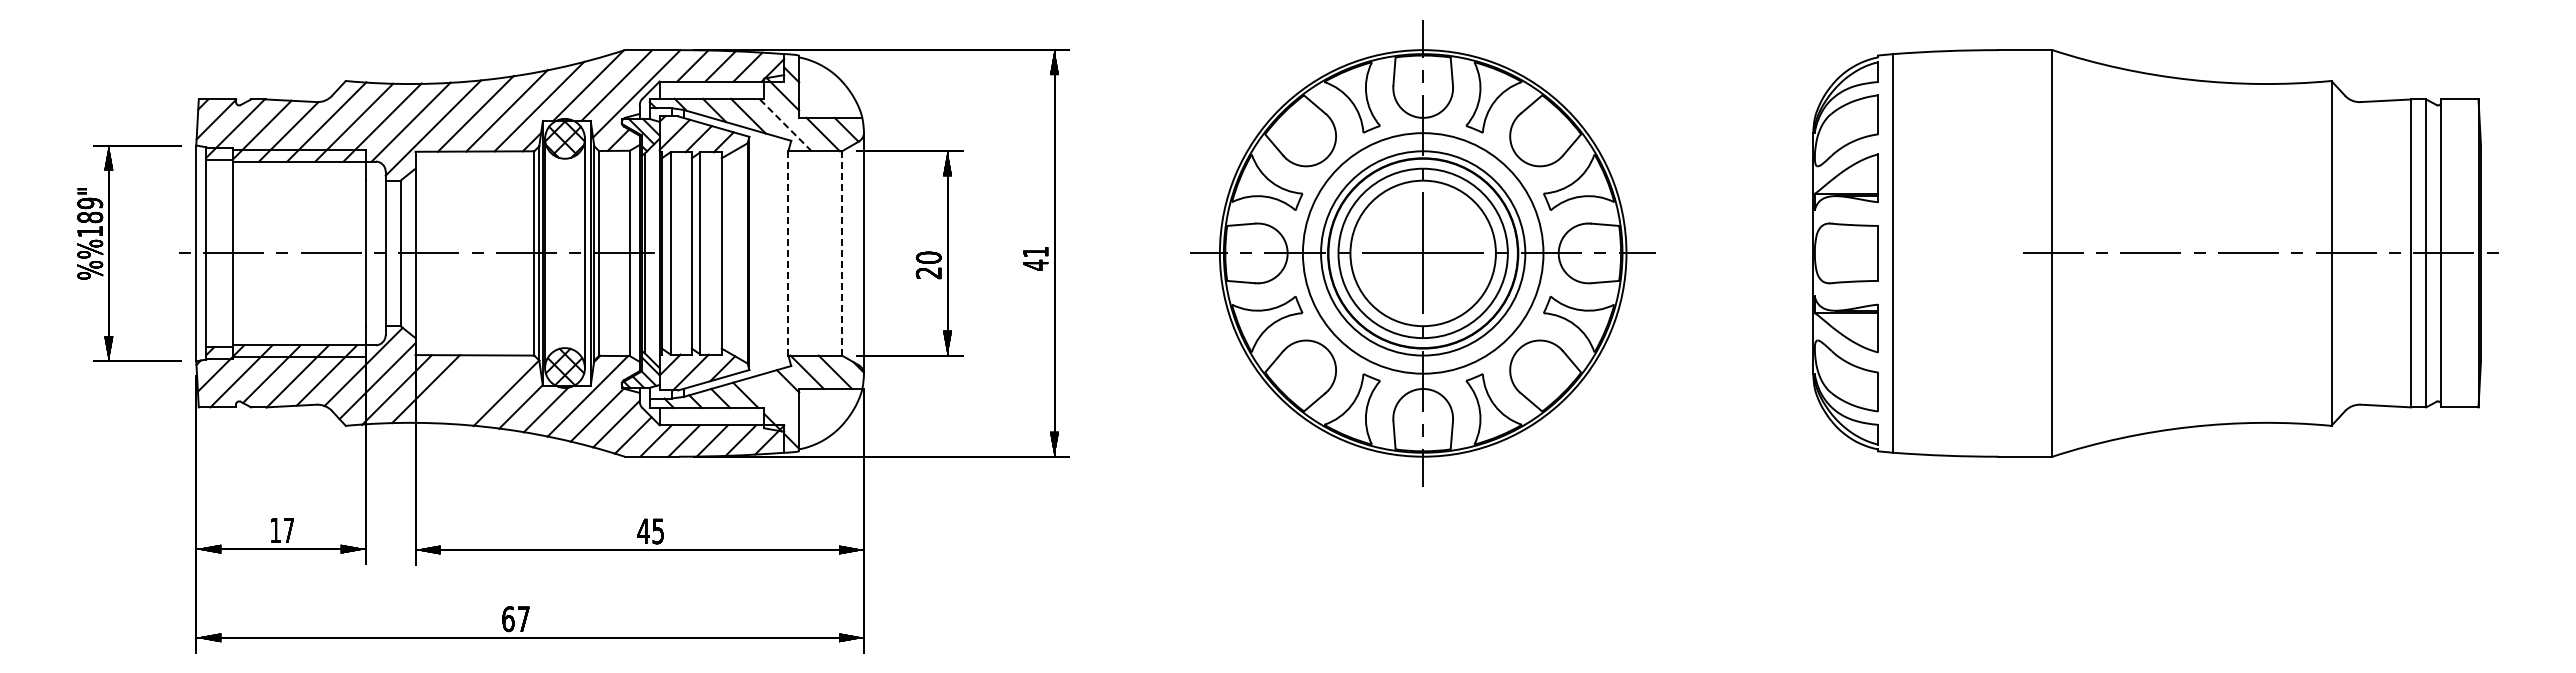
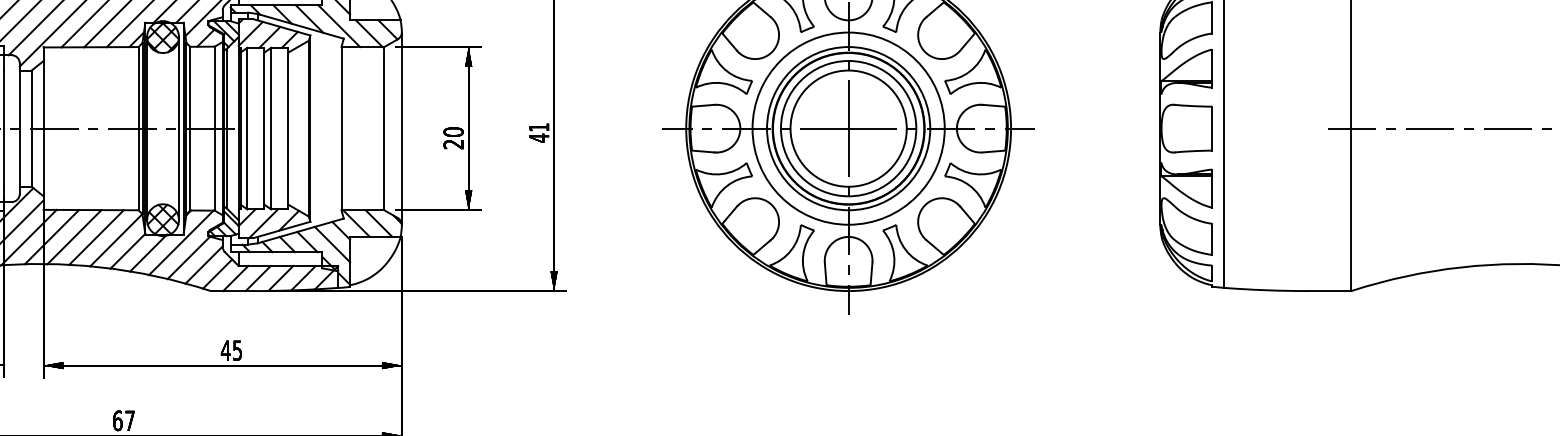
line: (785, 124) -> (339, 25), dashed -> solid
line: (788, 252) -> (341, 127), dashed -> solid
line: (842, 252) -> (384, 127), dashed -> solid
line: (453, 389) -> (73, 237), added
line: (481, 389) -> (96, 237), added
line: (777, 398) -> (332, 244), added

